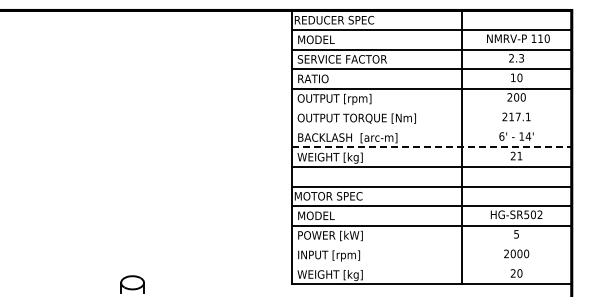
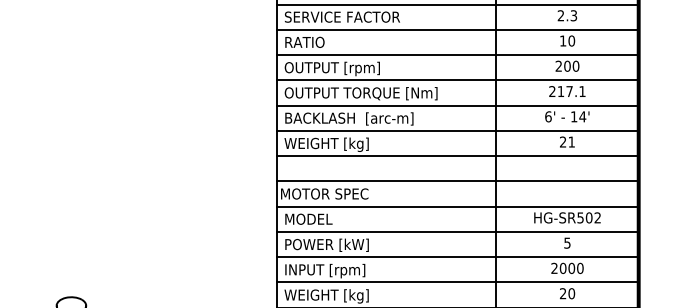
line: (431, 108) -> (457, 80), added
line: (431, 127) -> (457, 105), added
line: (432, 147) -> (458, 130), dashed -> solid
line: (431, 245) -> (457, 257), added
line: (431, 264) -> (457, 282), added

